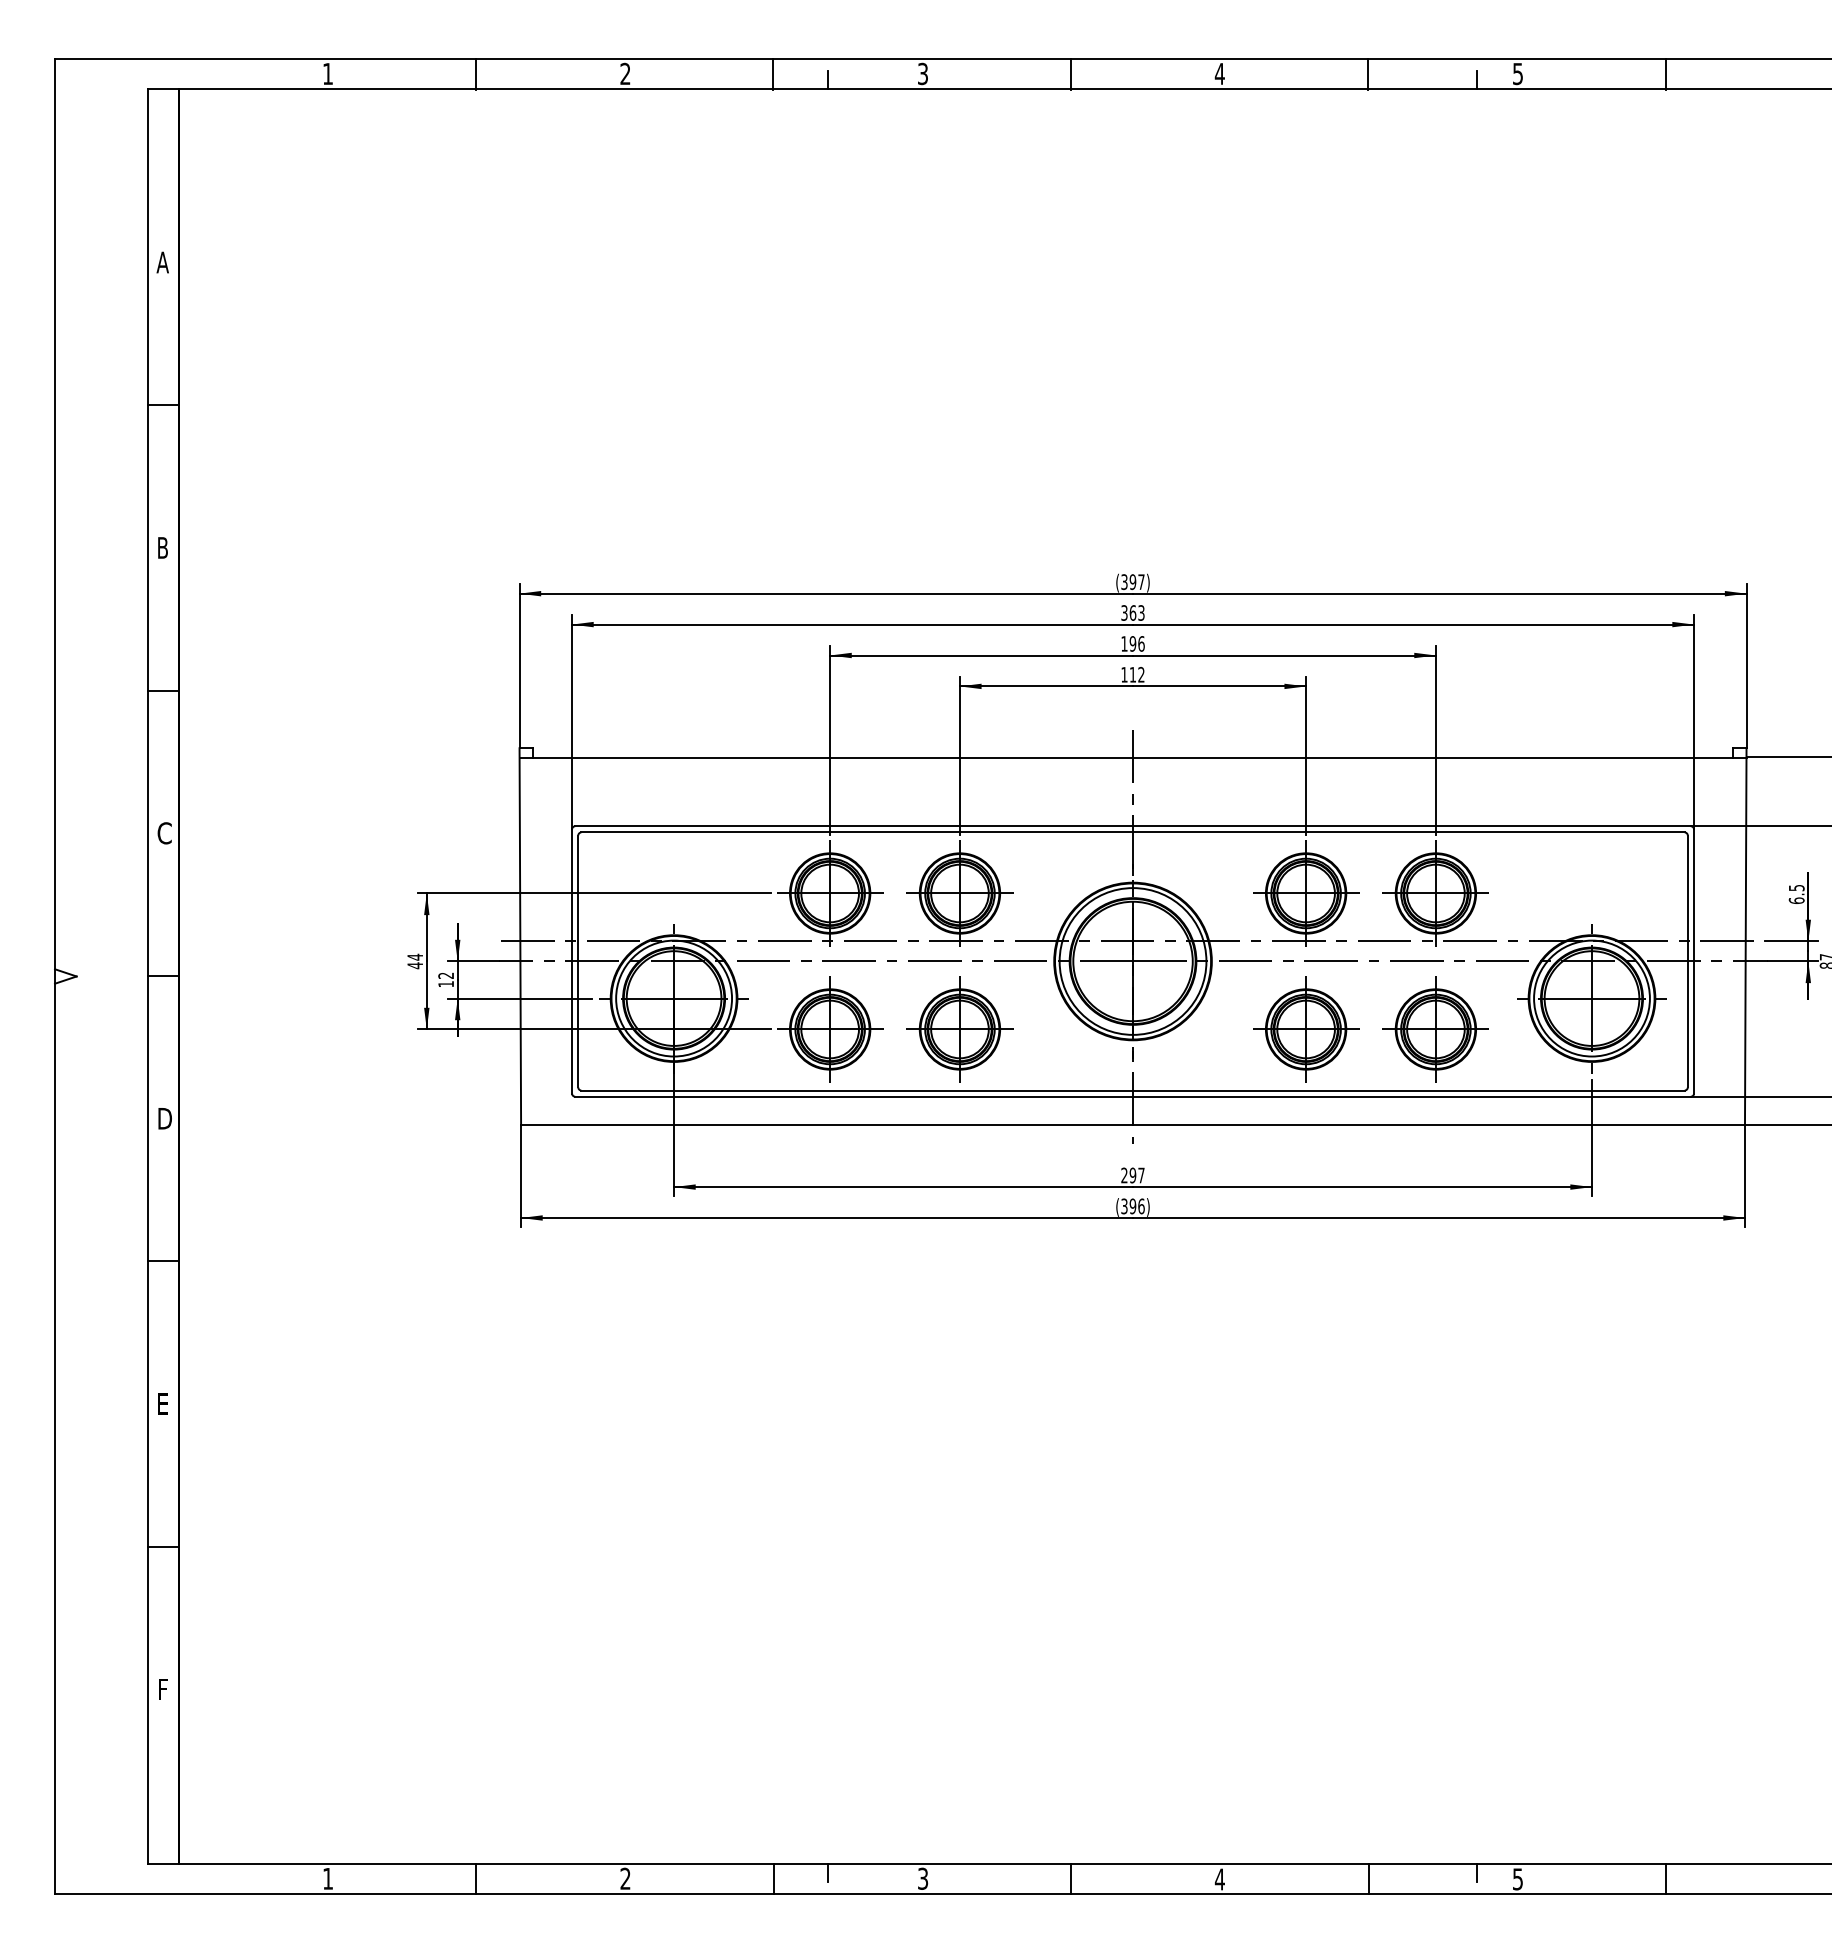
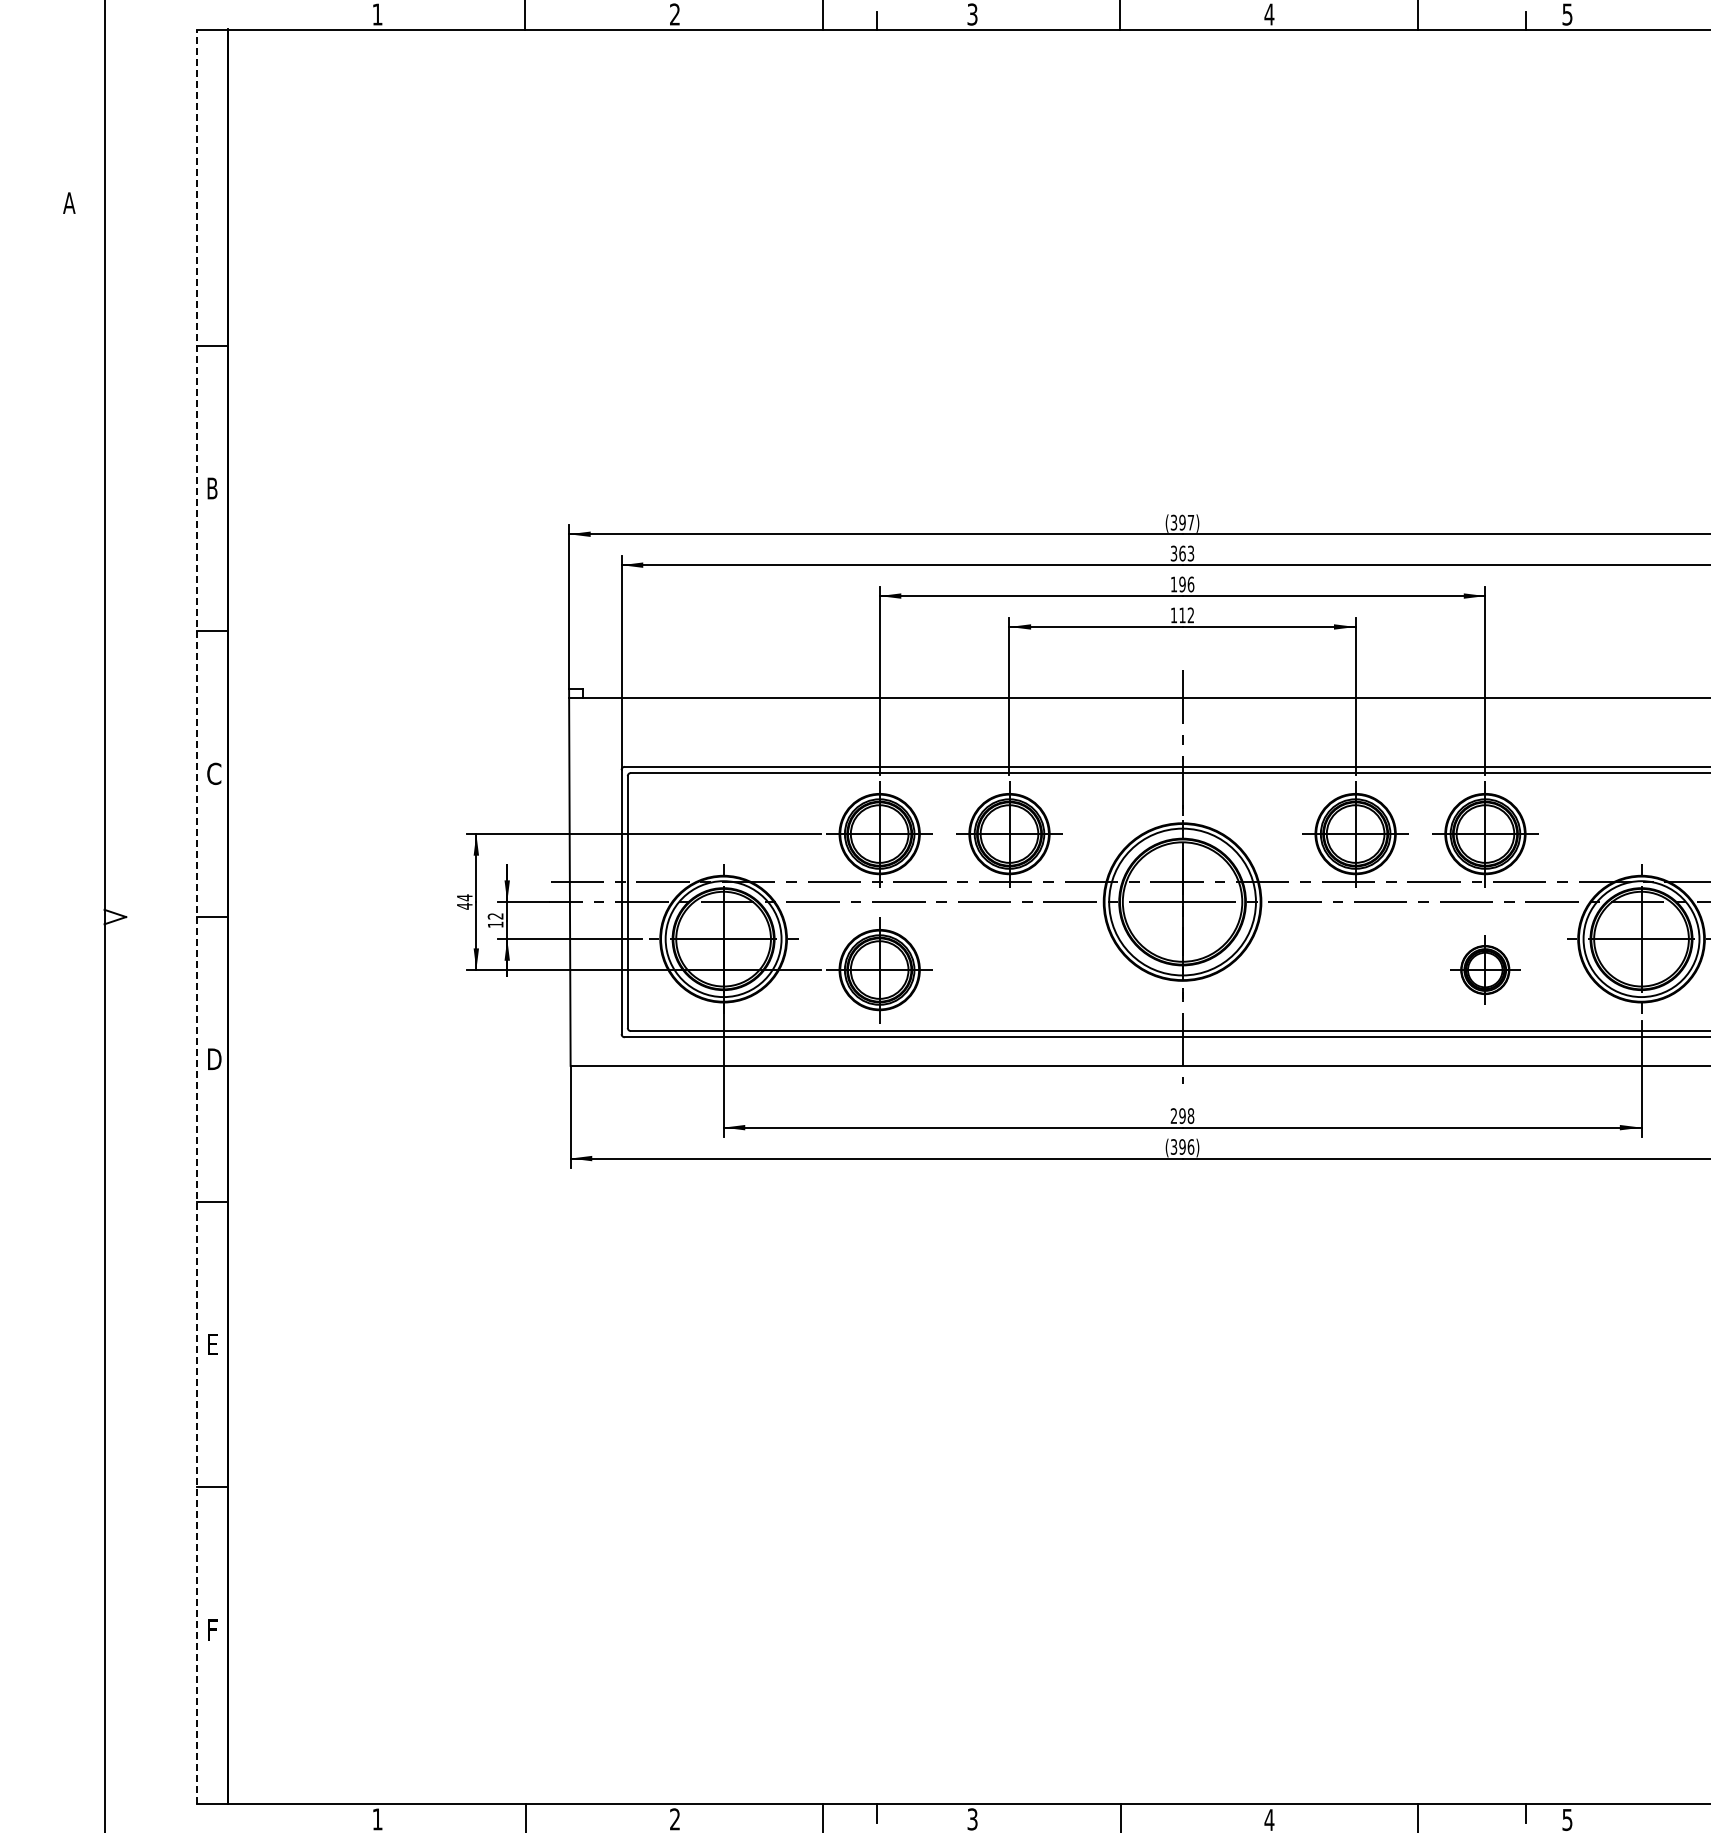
text: (162, 262) -> (69, 203), moved
line: (147, 975) -> (197, 916), solid -> dashed
part: (959, 1029) -> (1009, 970), removed
part: (1306, 1029) -> (1356, 970), removed
part: (1435, 1029) -> (1485, 970), size x0.6
text: (1141, 1175) -> (1191, 1116), 297 -> 298

